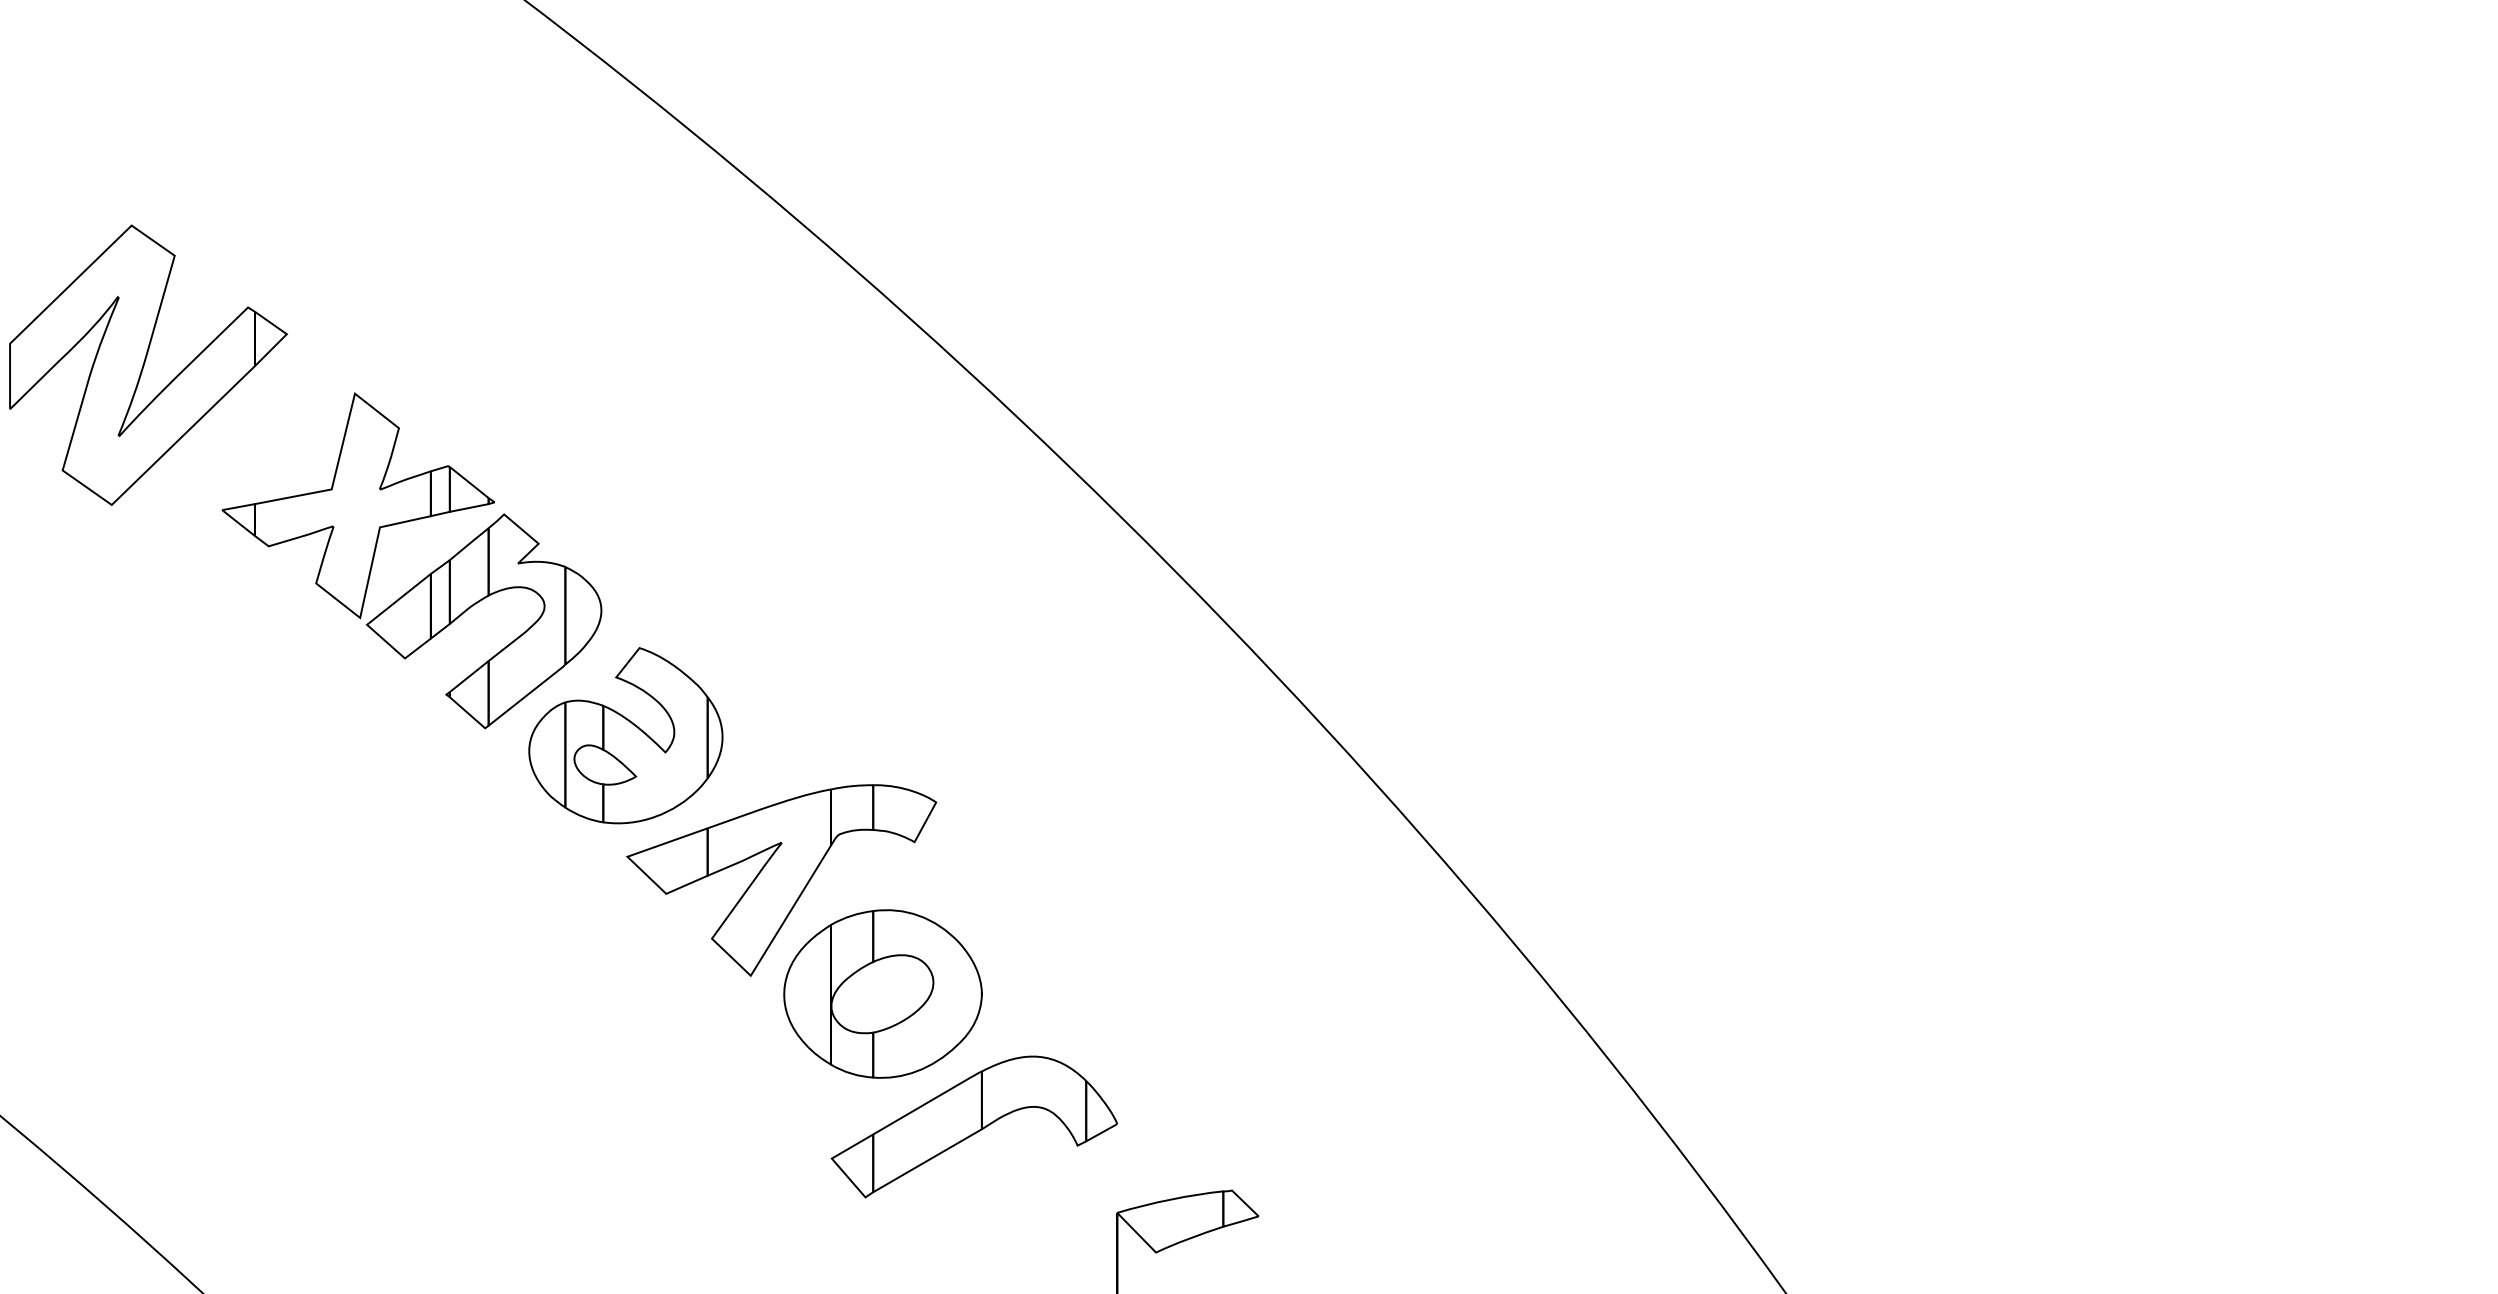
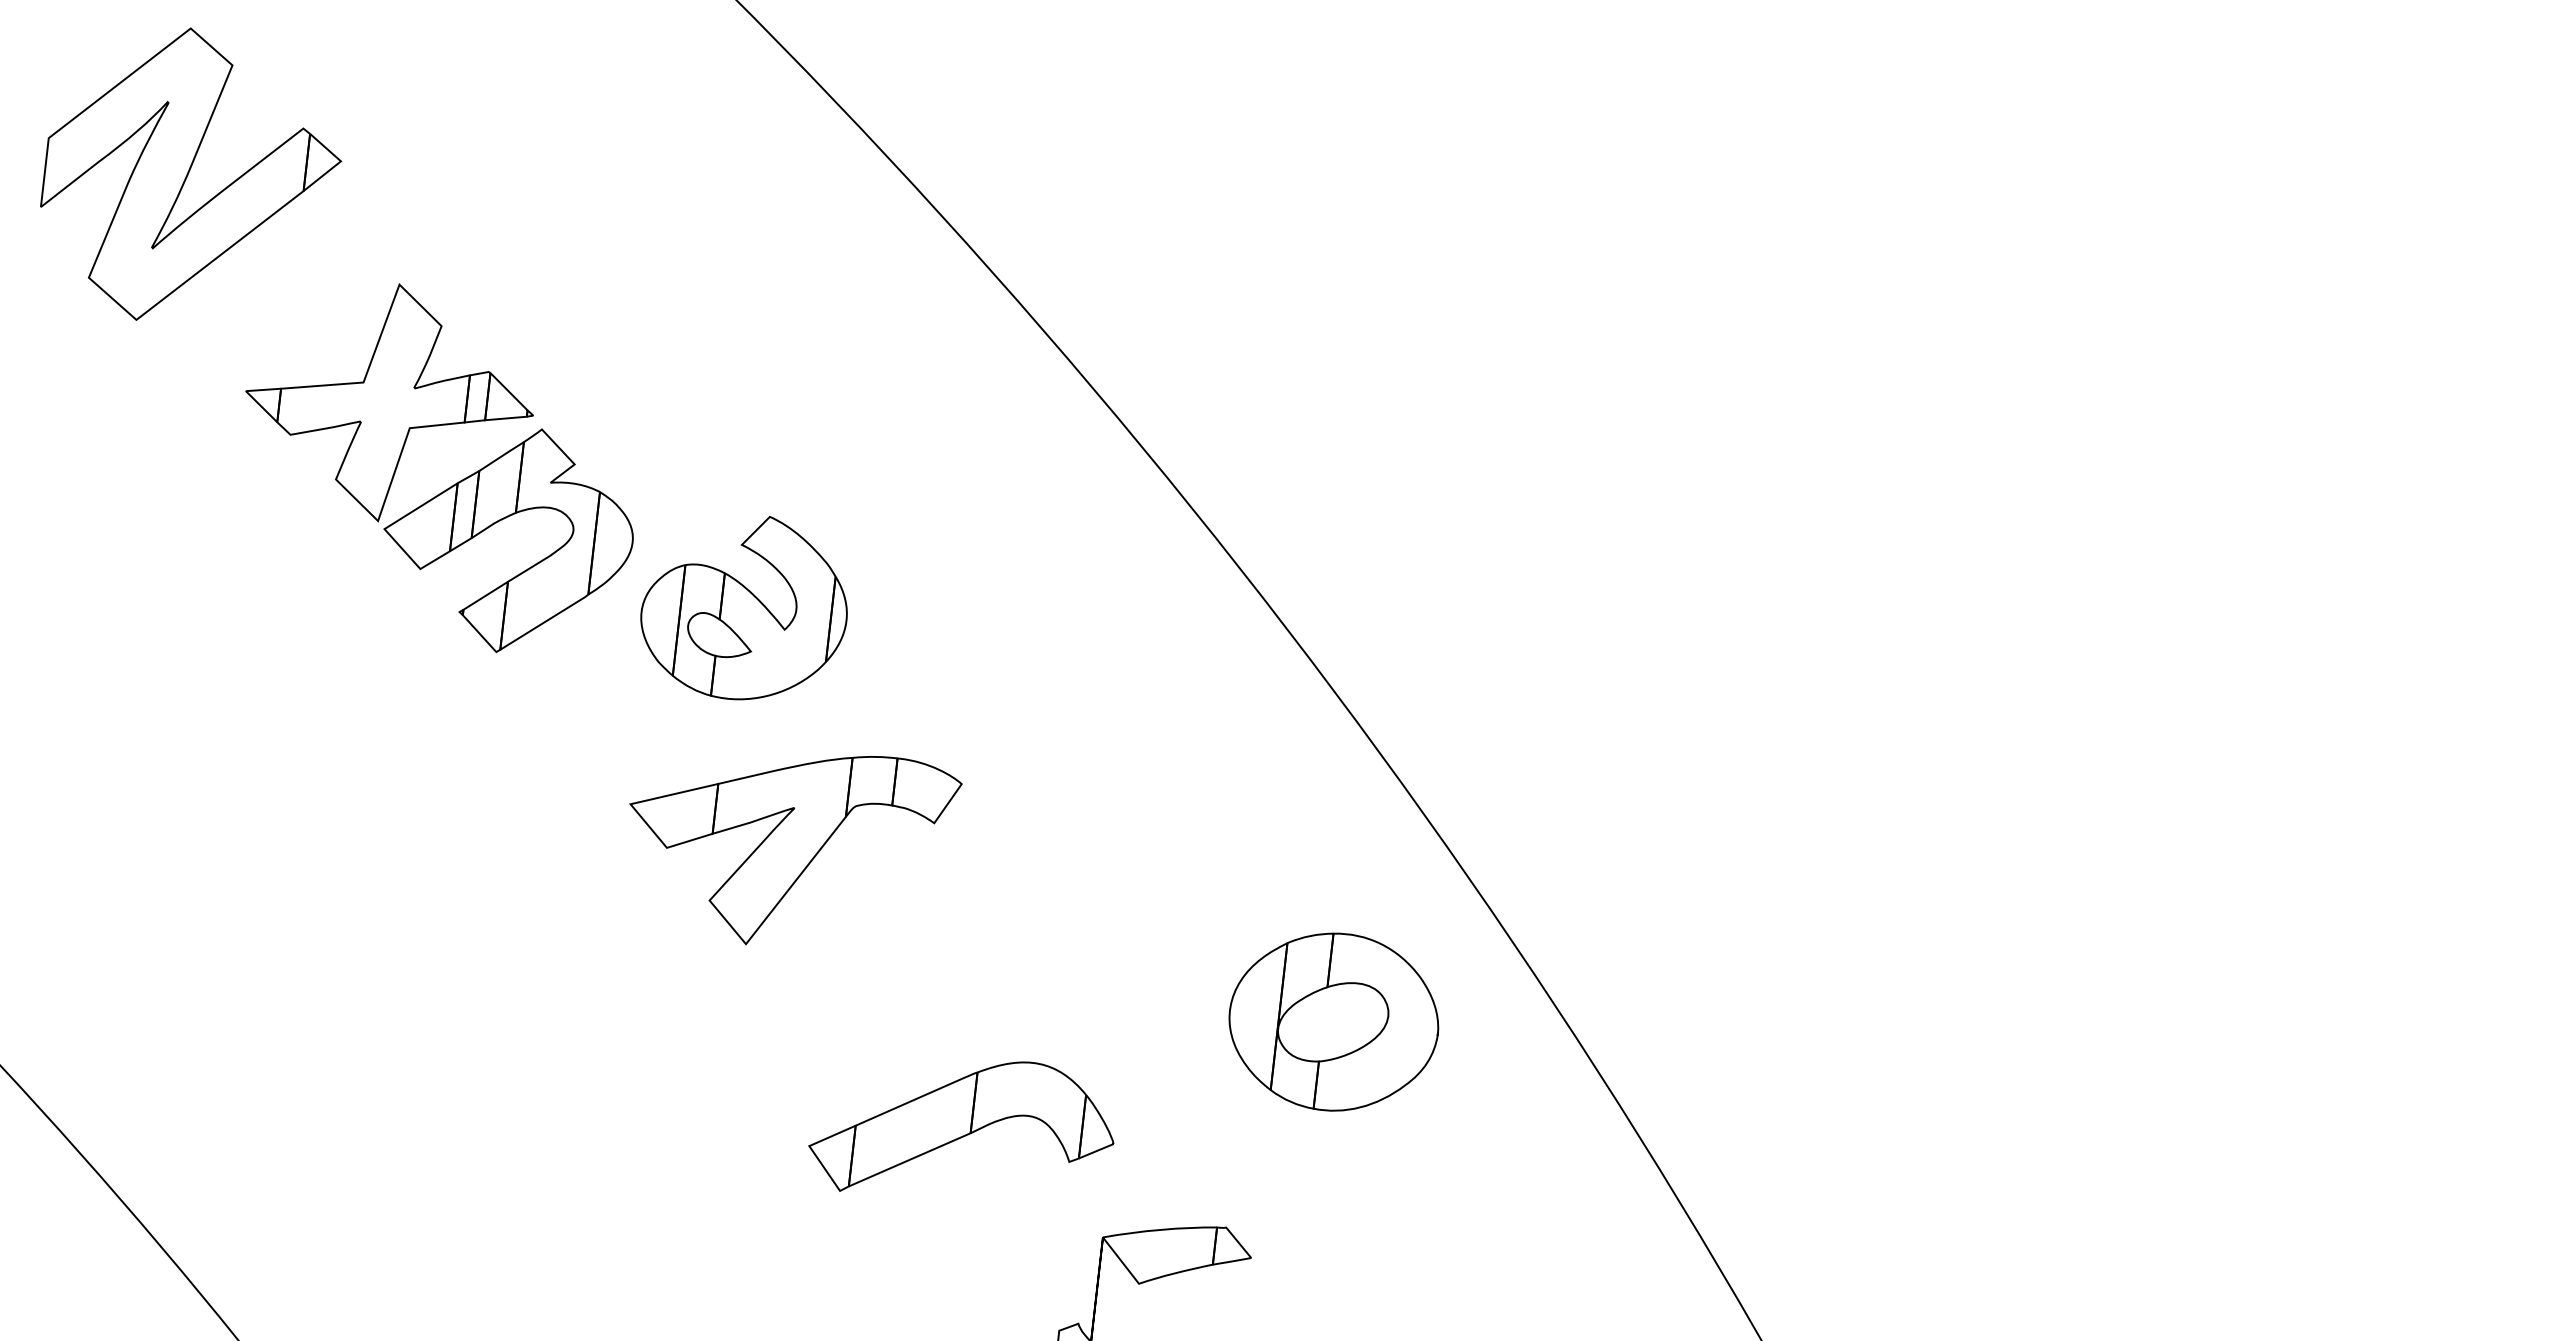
part: (148, 364) -> (191, 176), moved
part: (625, 735) -> (744, 607), moved
part: (882, 993) -> (1333, 1021), moved

